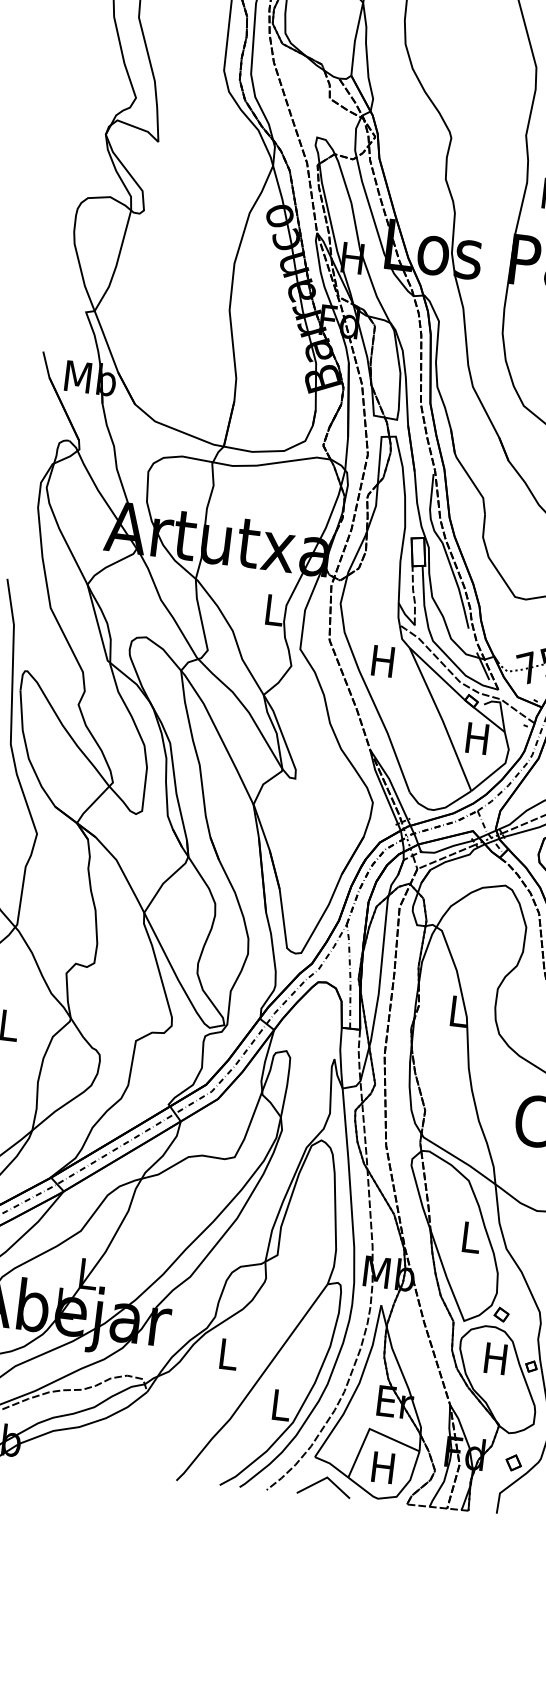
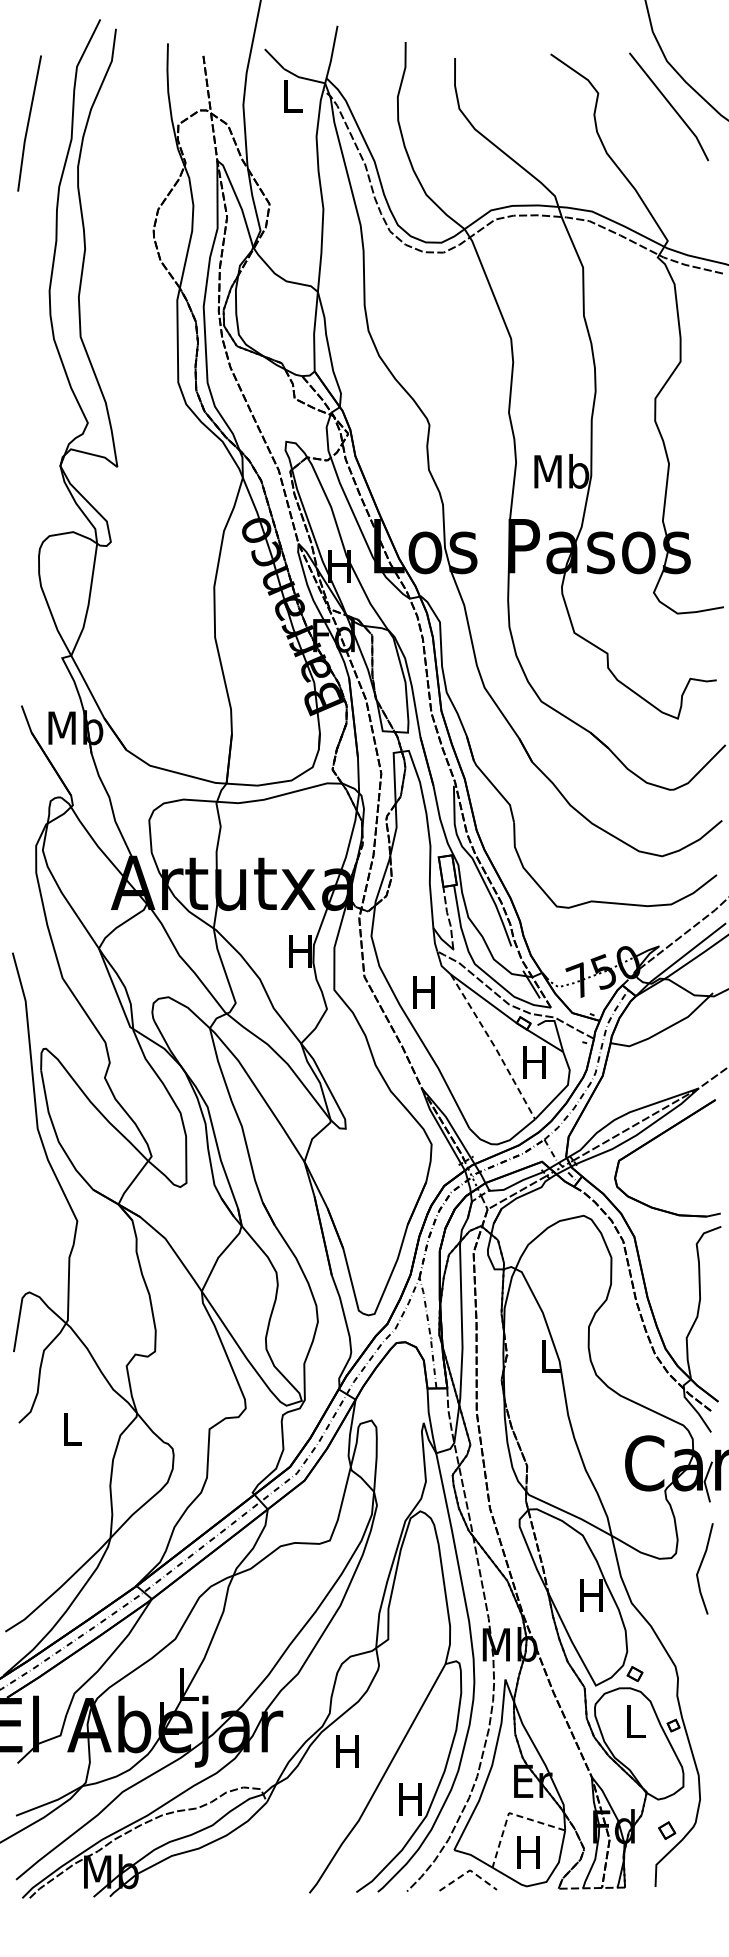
text: (273, 609) -> (300, 951), L -> H
line: (441, 719) -> (494, 1046), solid -> dashed
text: (470, 1237) -> (591, 1595), L -> H
text: (227, 1354) -> (347, 1751), L -> H
text: (495, 1358) -> (634, 1721), H -> L
text: (280, 1405) -> (410, 1799), L -> H
line: (370, 1429) -> (509, 1813), solid -> dashed
line: (326, 1477) -> (469, 1870), solid -> dashed

